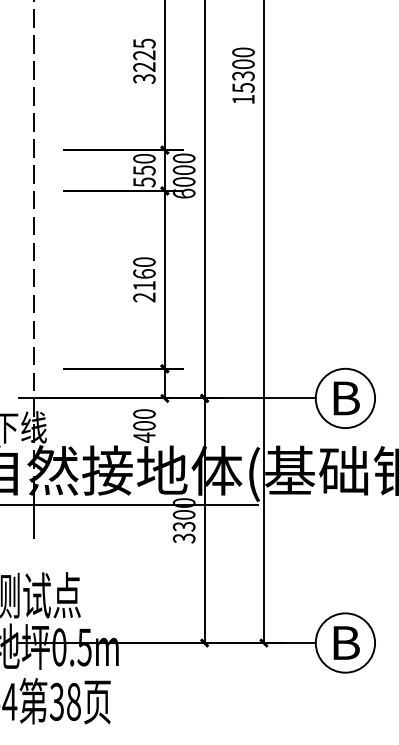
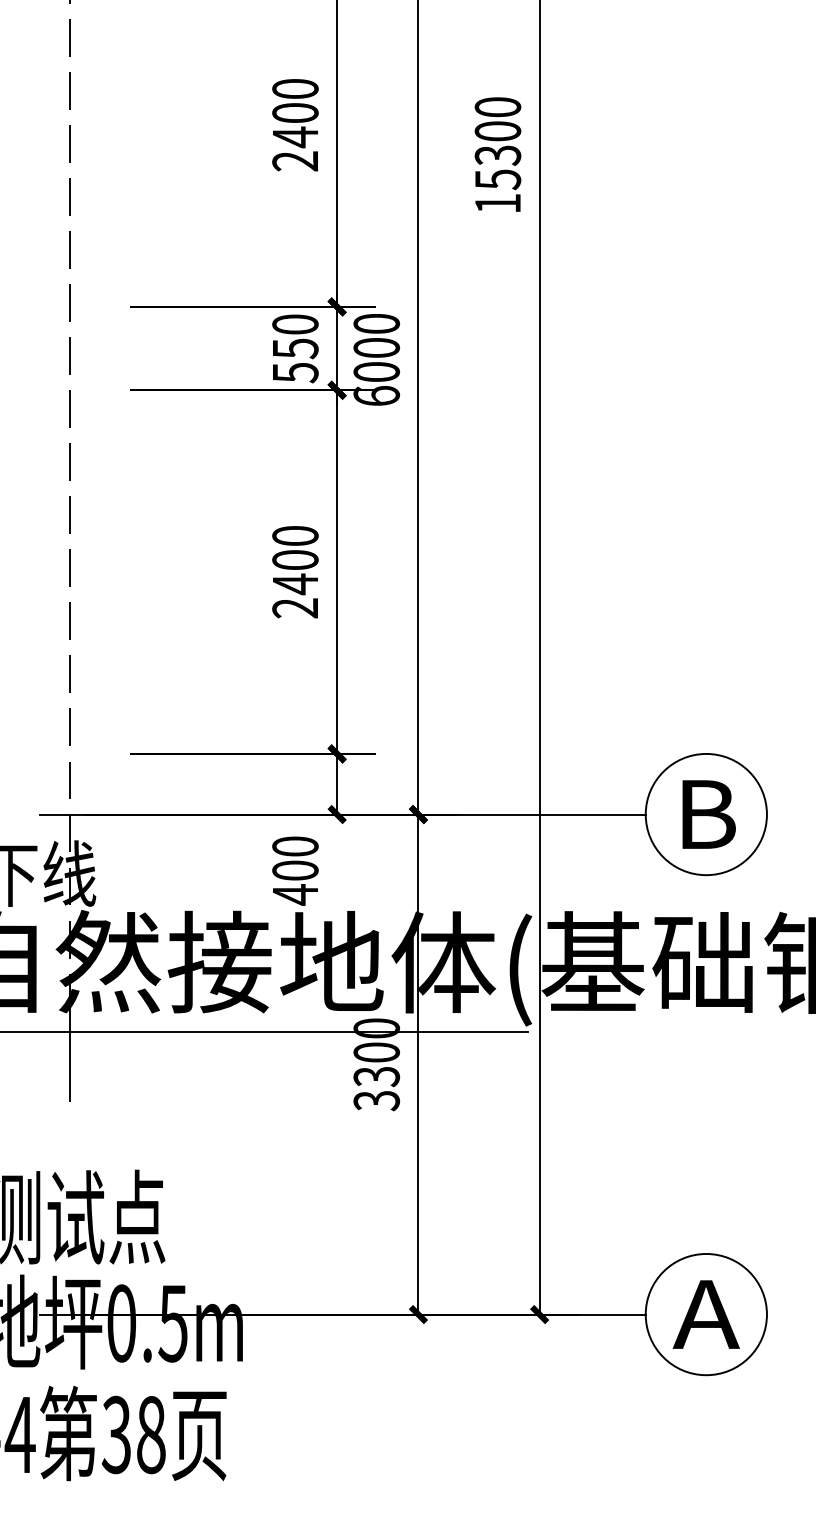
text: (144, 60) -> (295, 123), 3225 -> 2400
text: (144, 280) -> (295, 573), 2160 -> 2400
text: (345, 642) -> (706, 1313), B -> A

